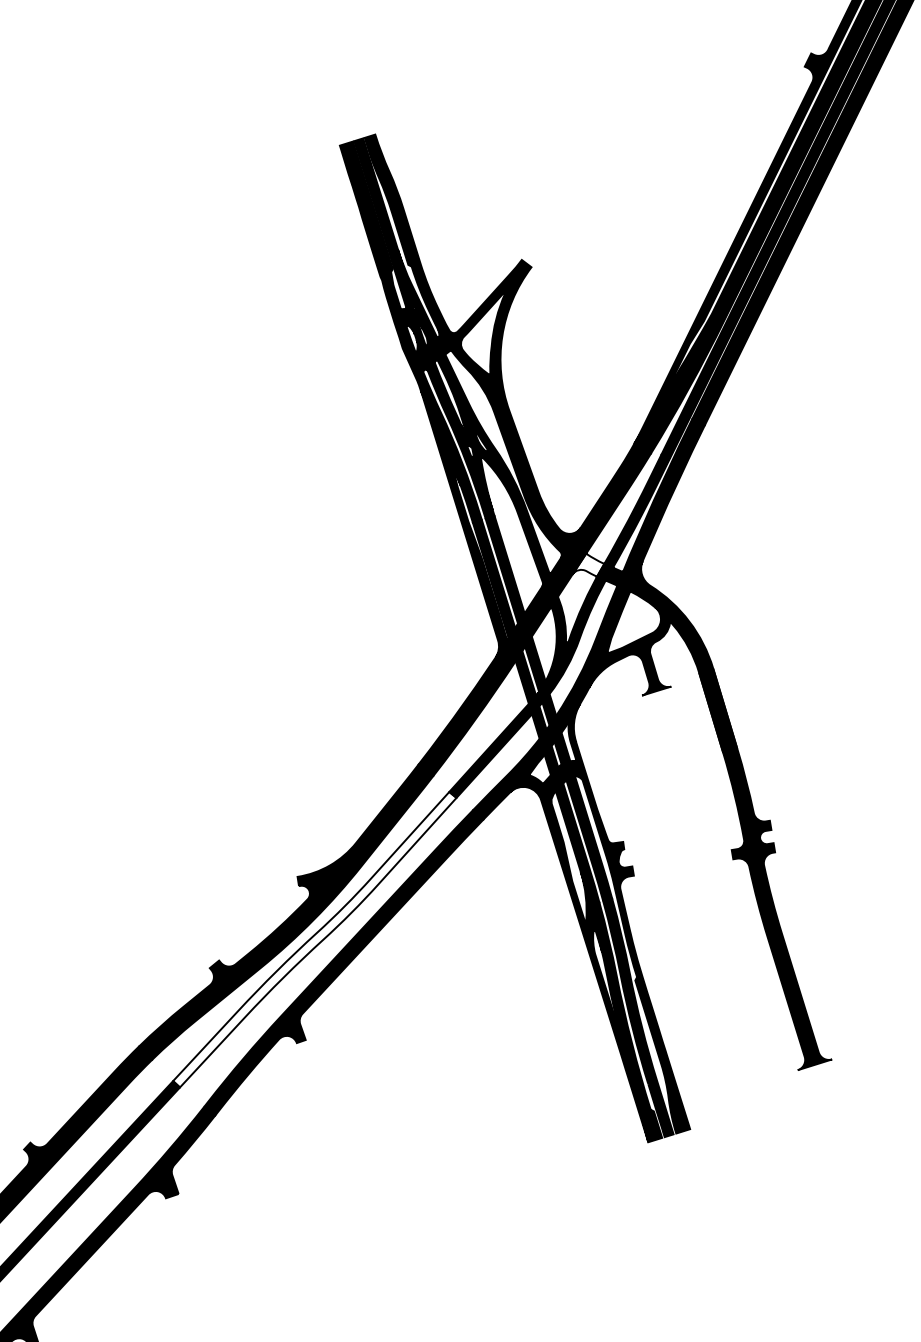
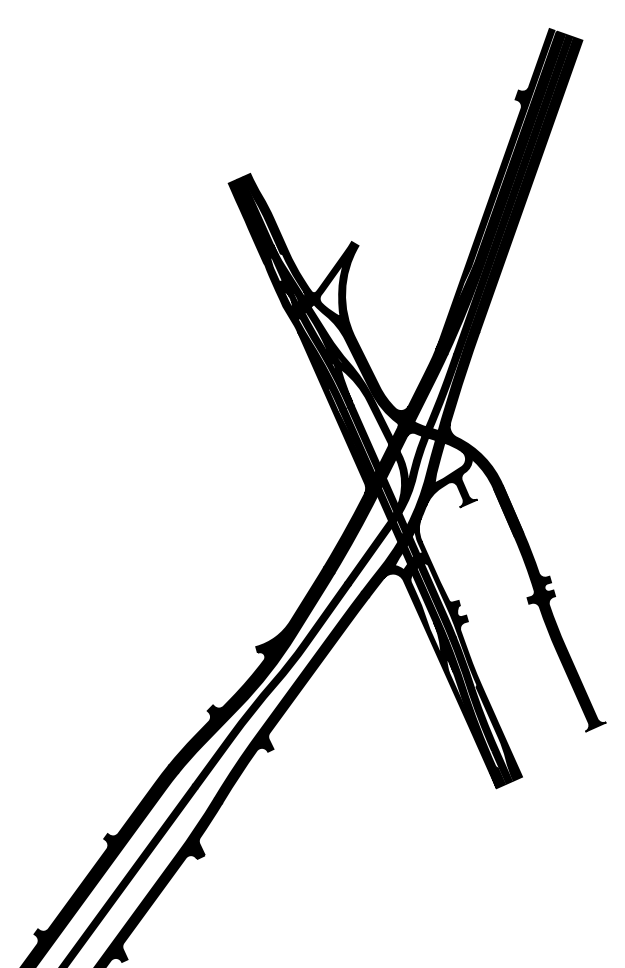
fill: (588, 564) -> (416, 428), added
fill: (314, 940) -> (271, 685), added

